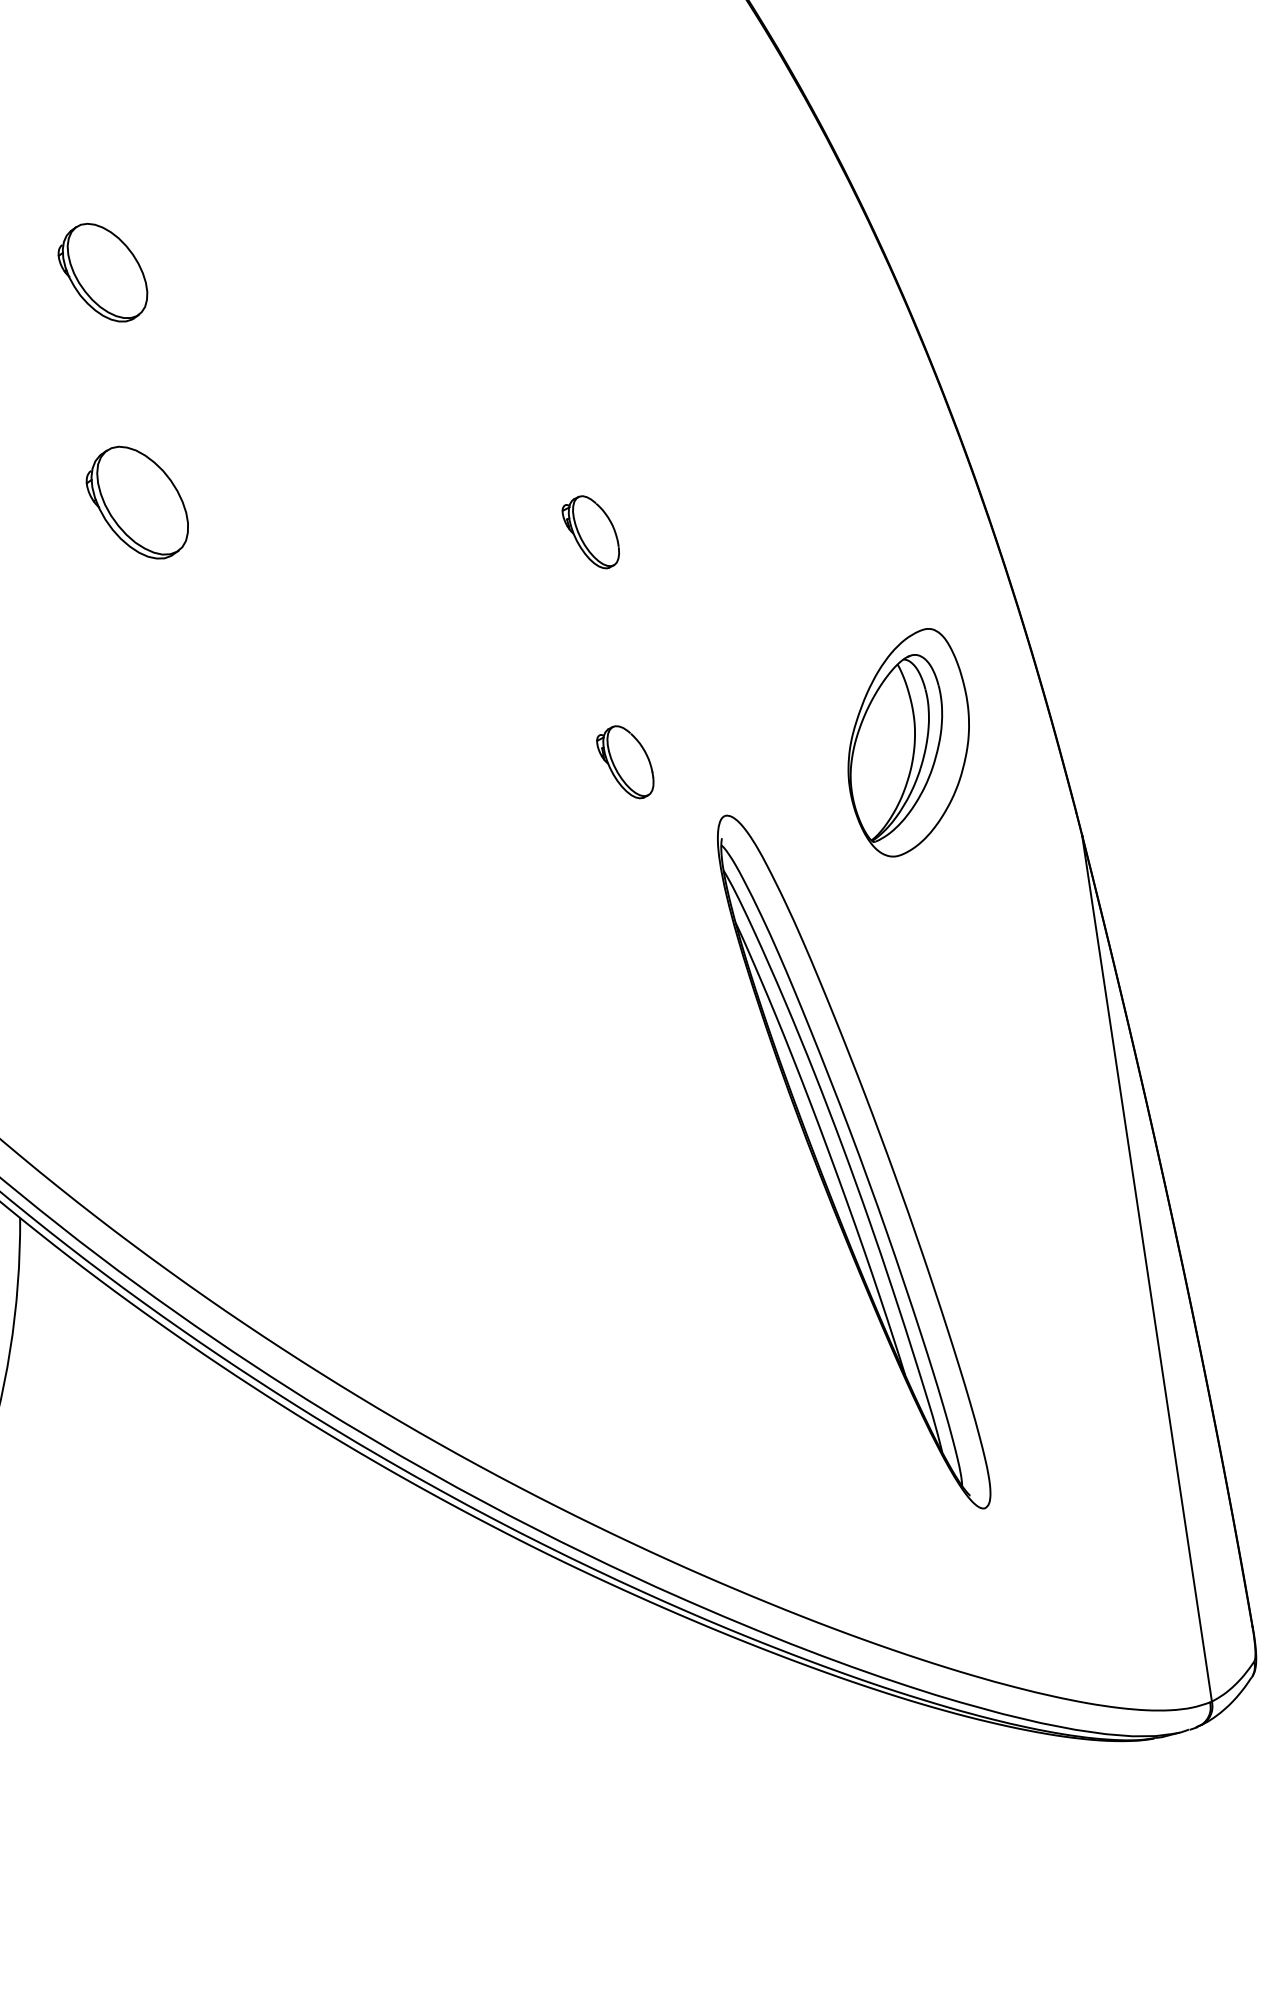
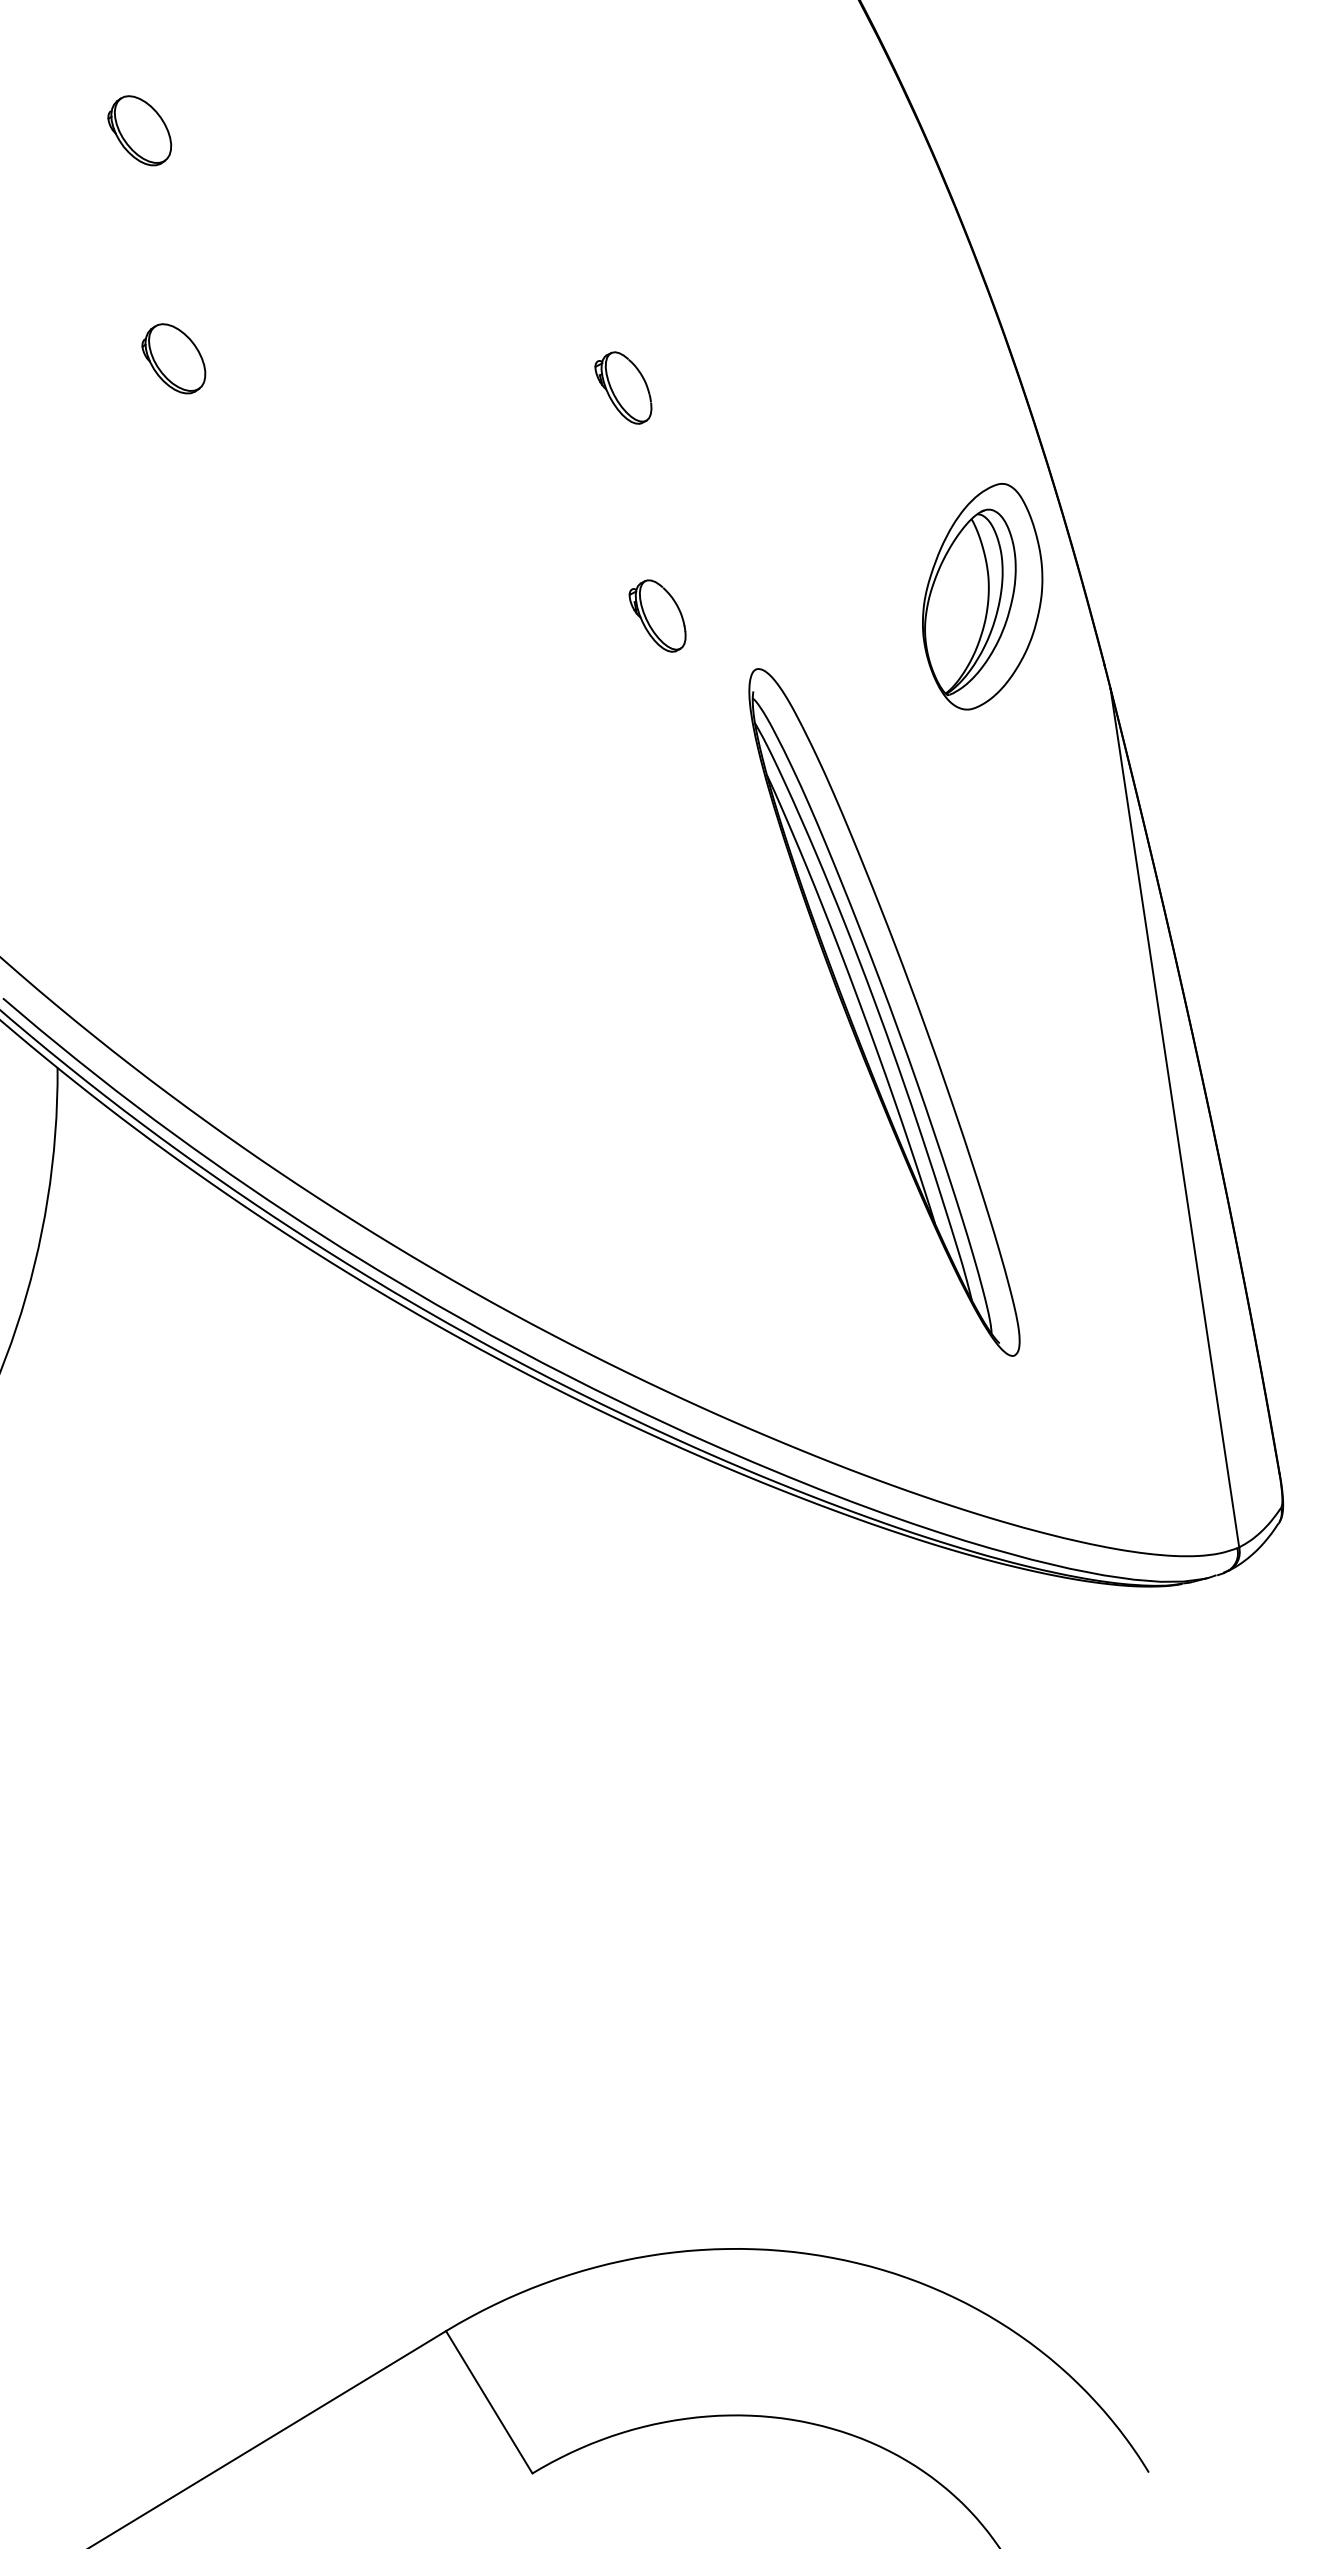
part: (102, 272) -> (139, 130), size x0.71
part: (137, 502) -> (173, 358), size x0.62
part: (908, 742) -> (982, 596), moved

